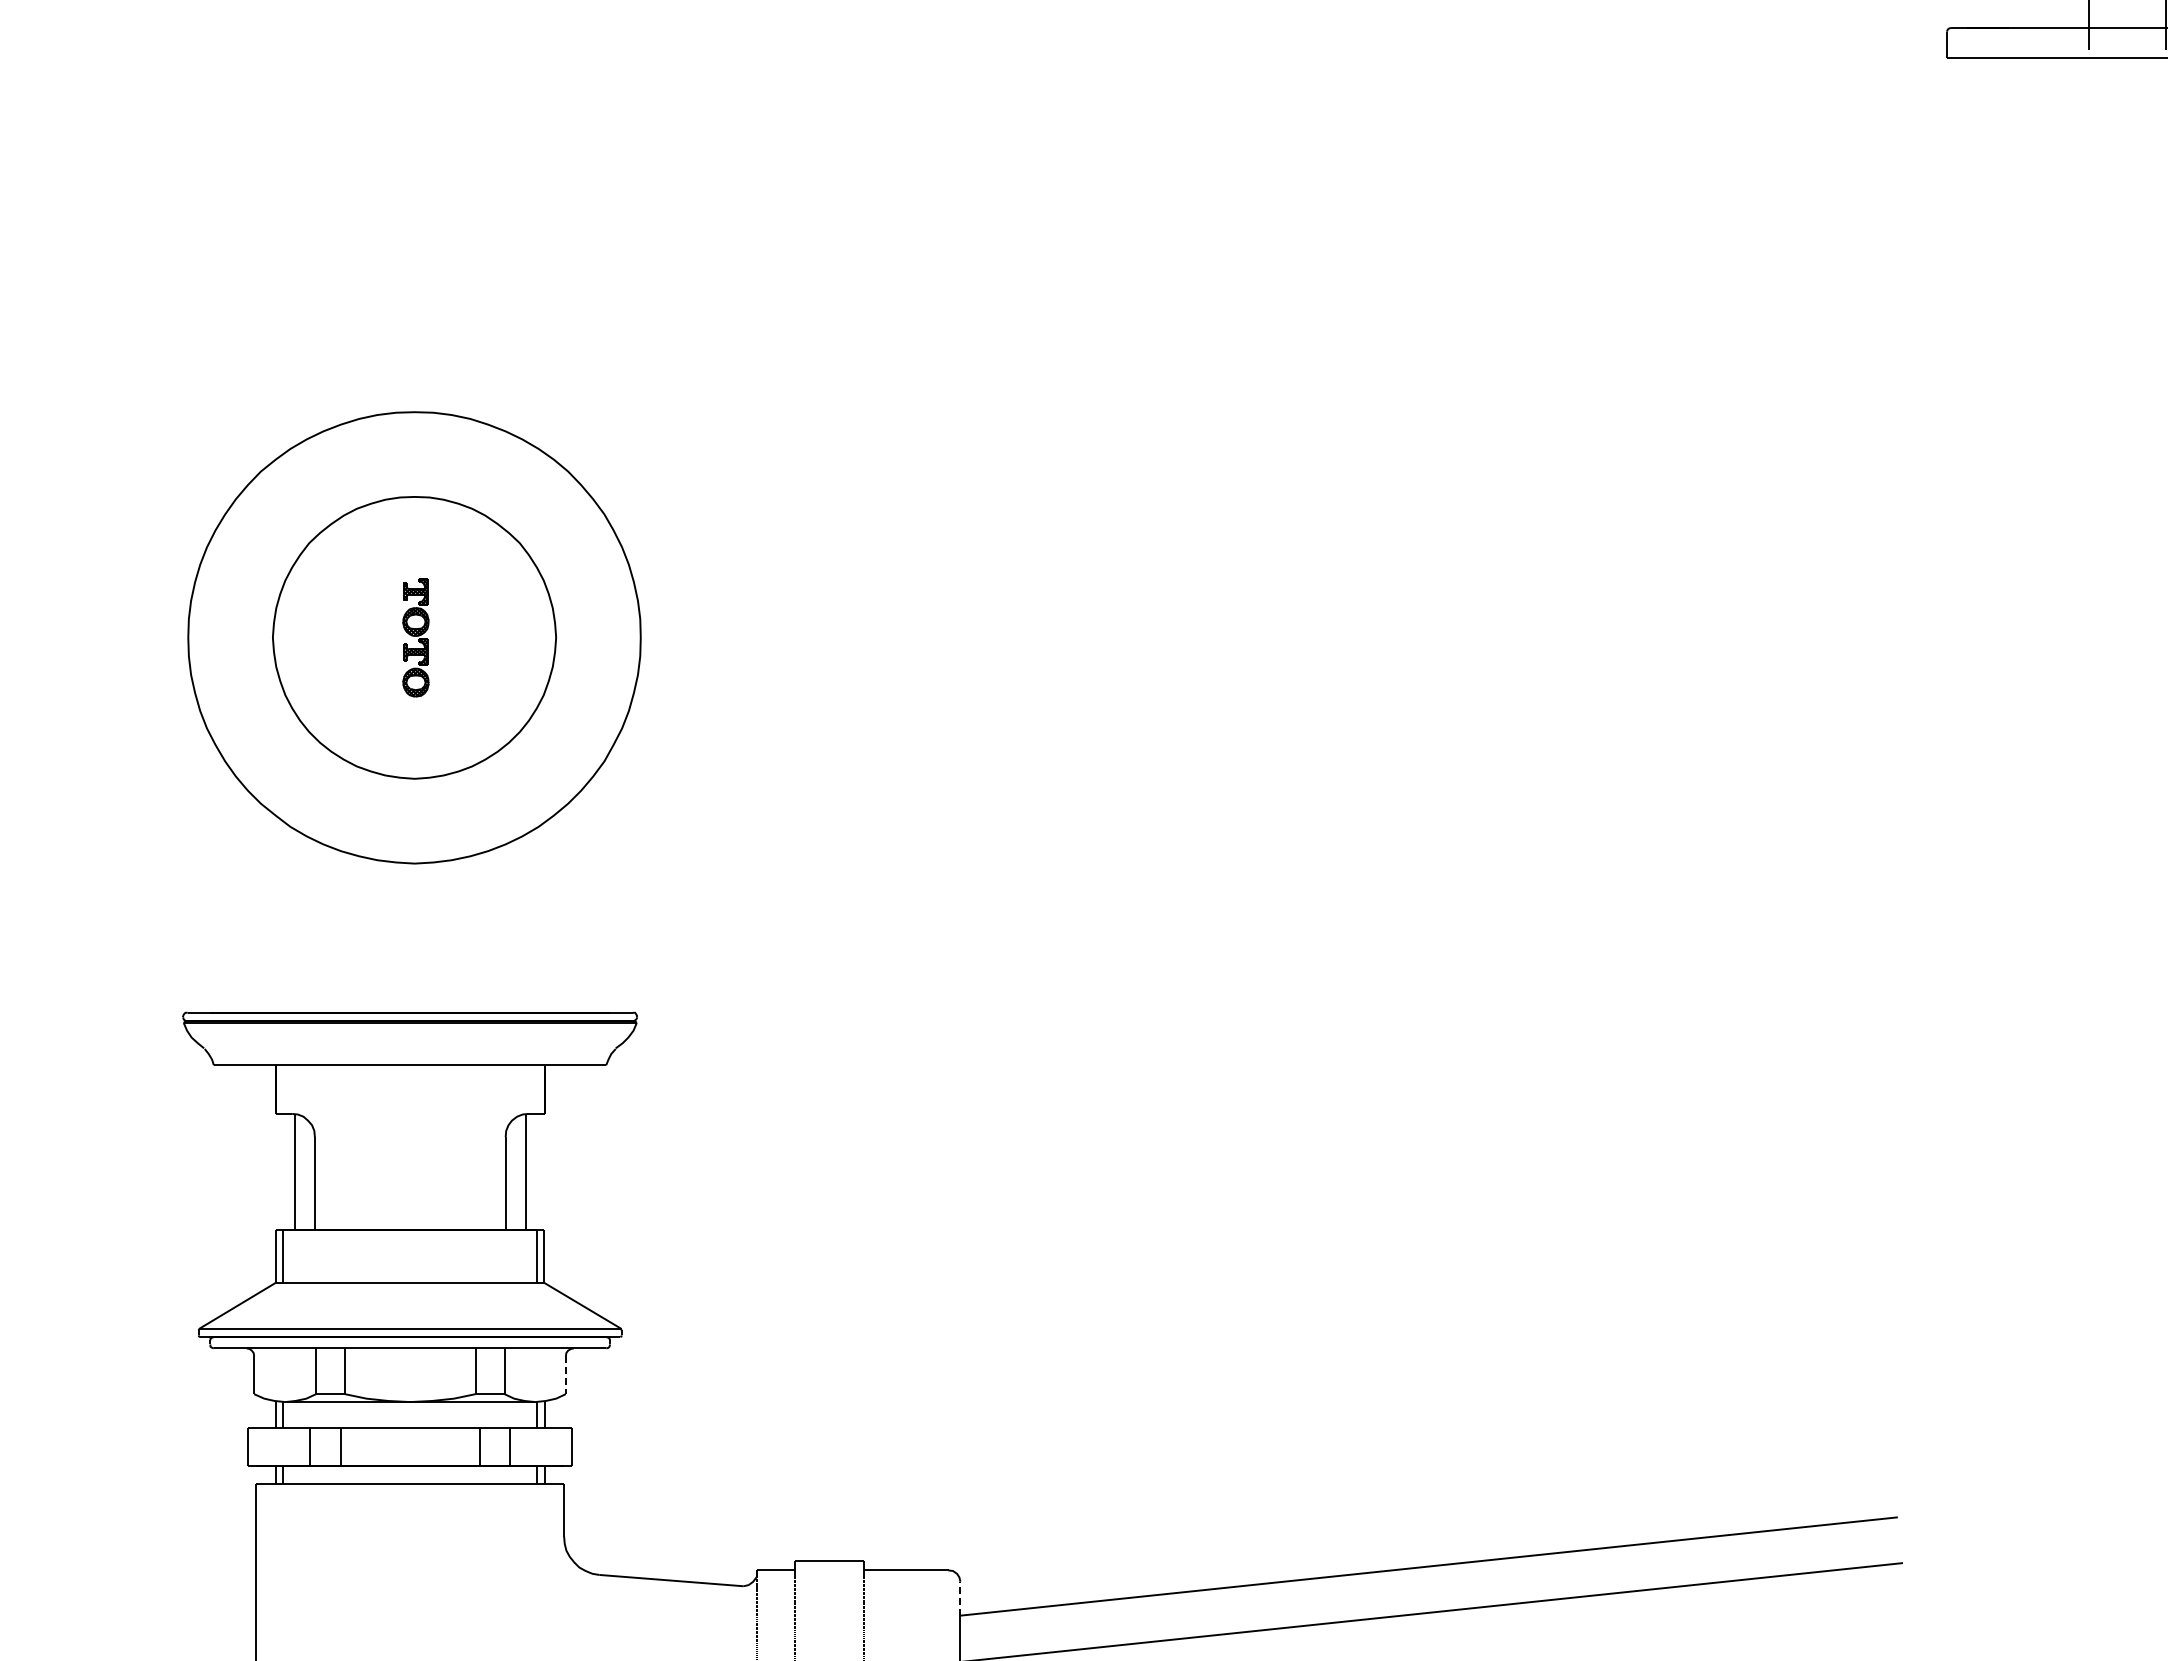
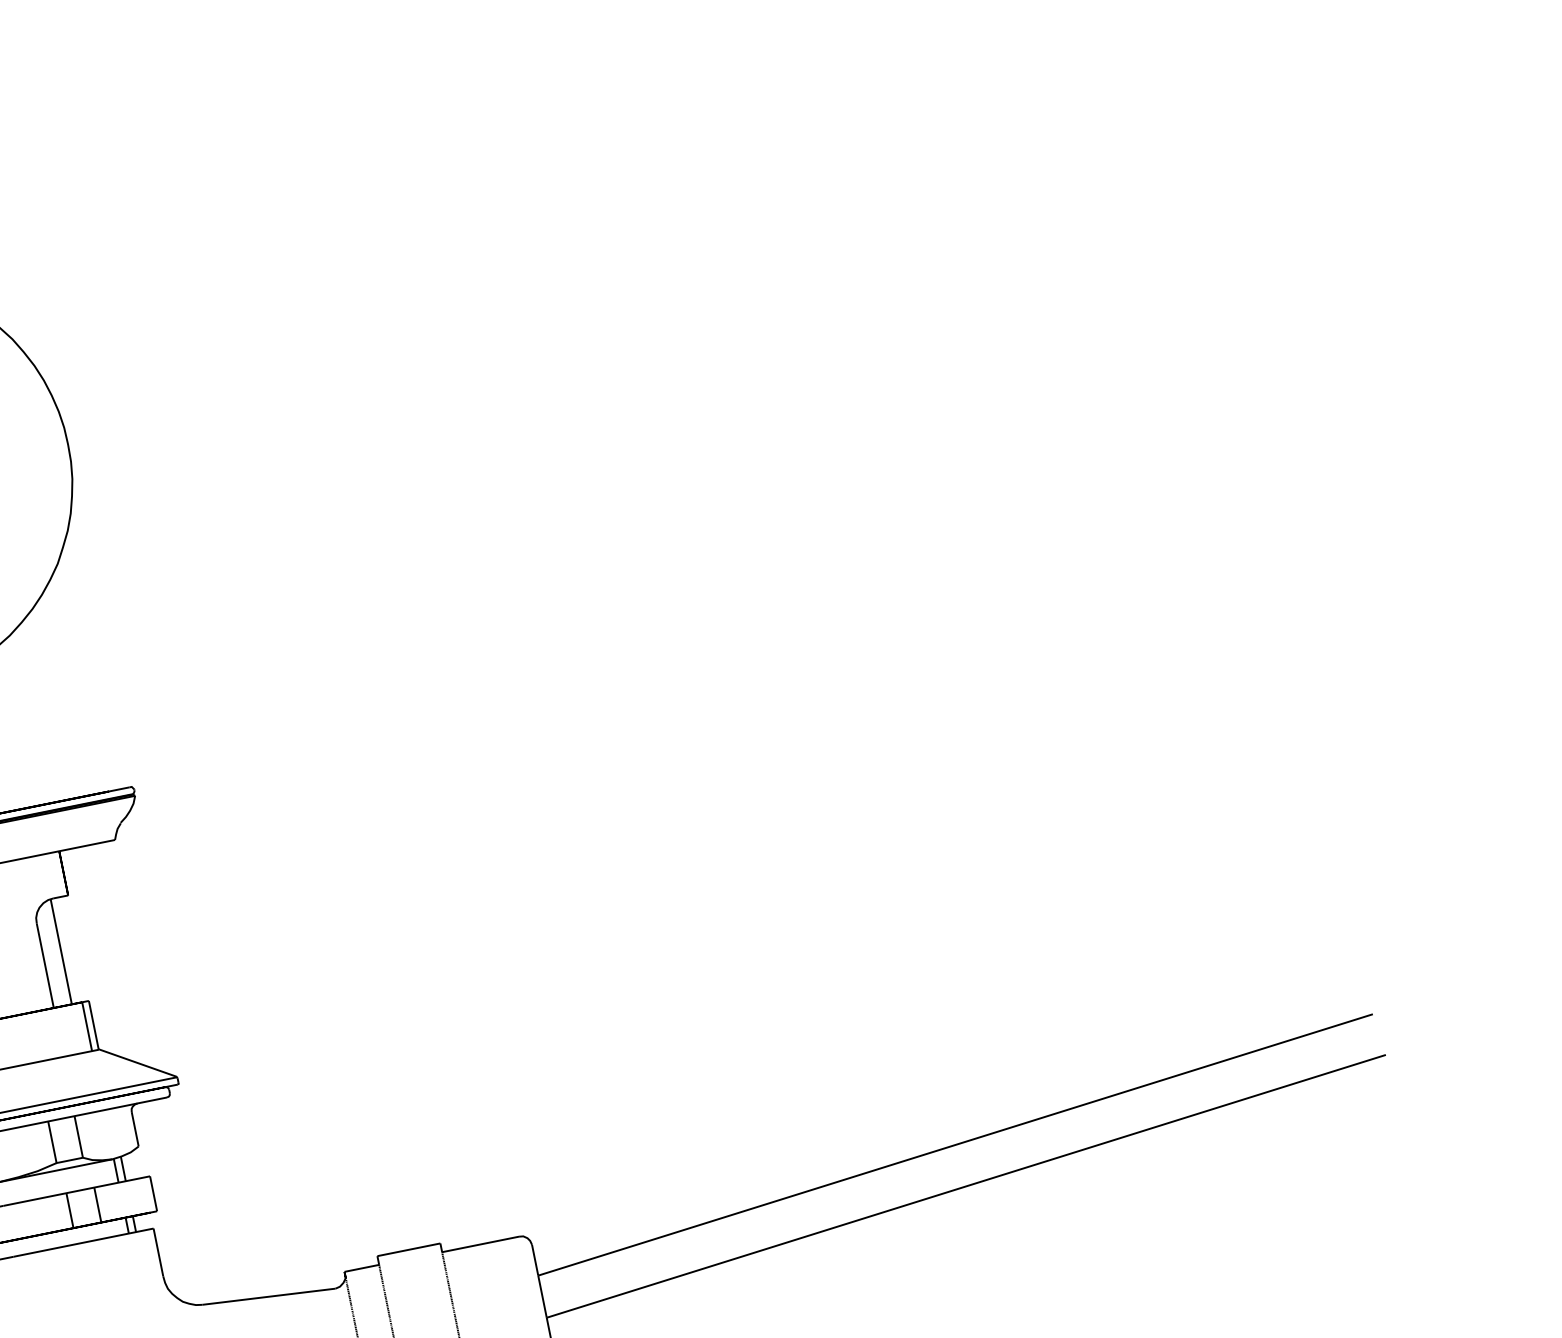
line: (565, 1375) -> (134, 1129), dashed -> solid
line: (960, 1598) -> (535, 1260), dashed -> solid

